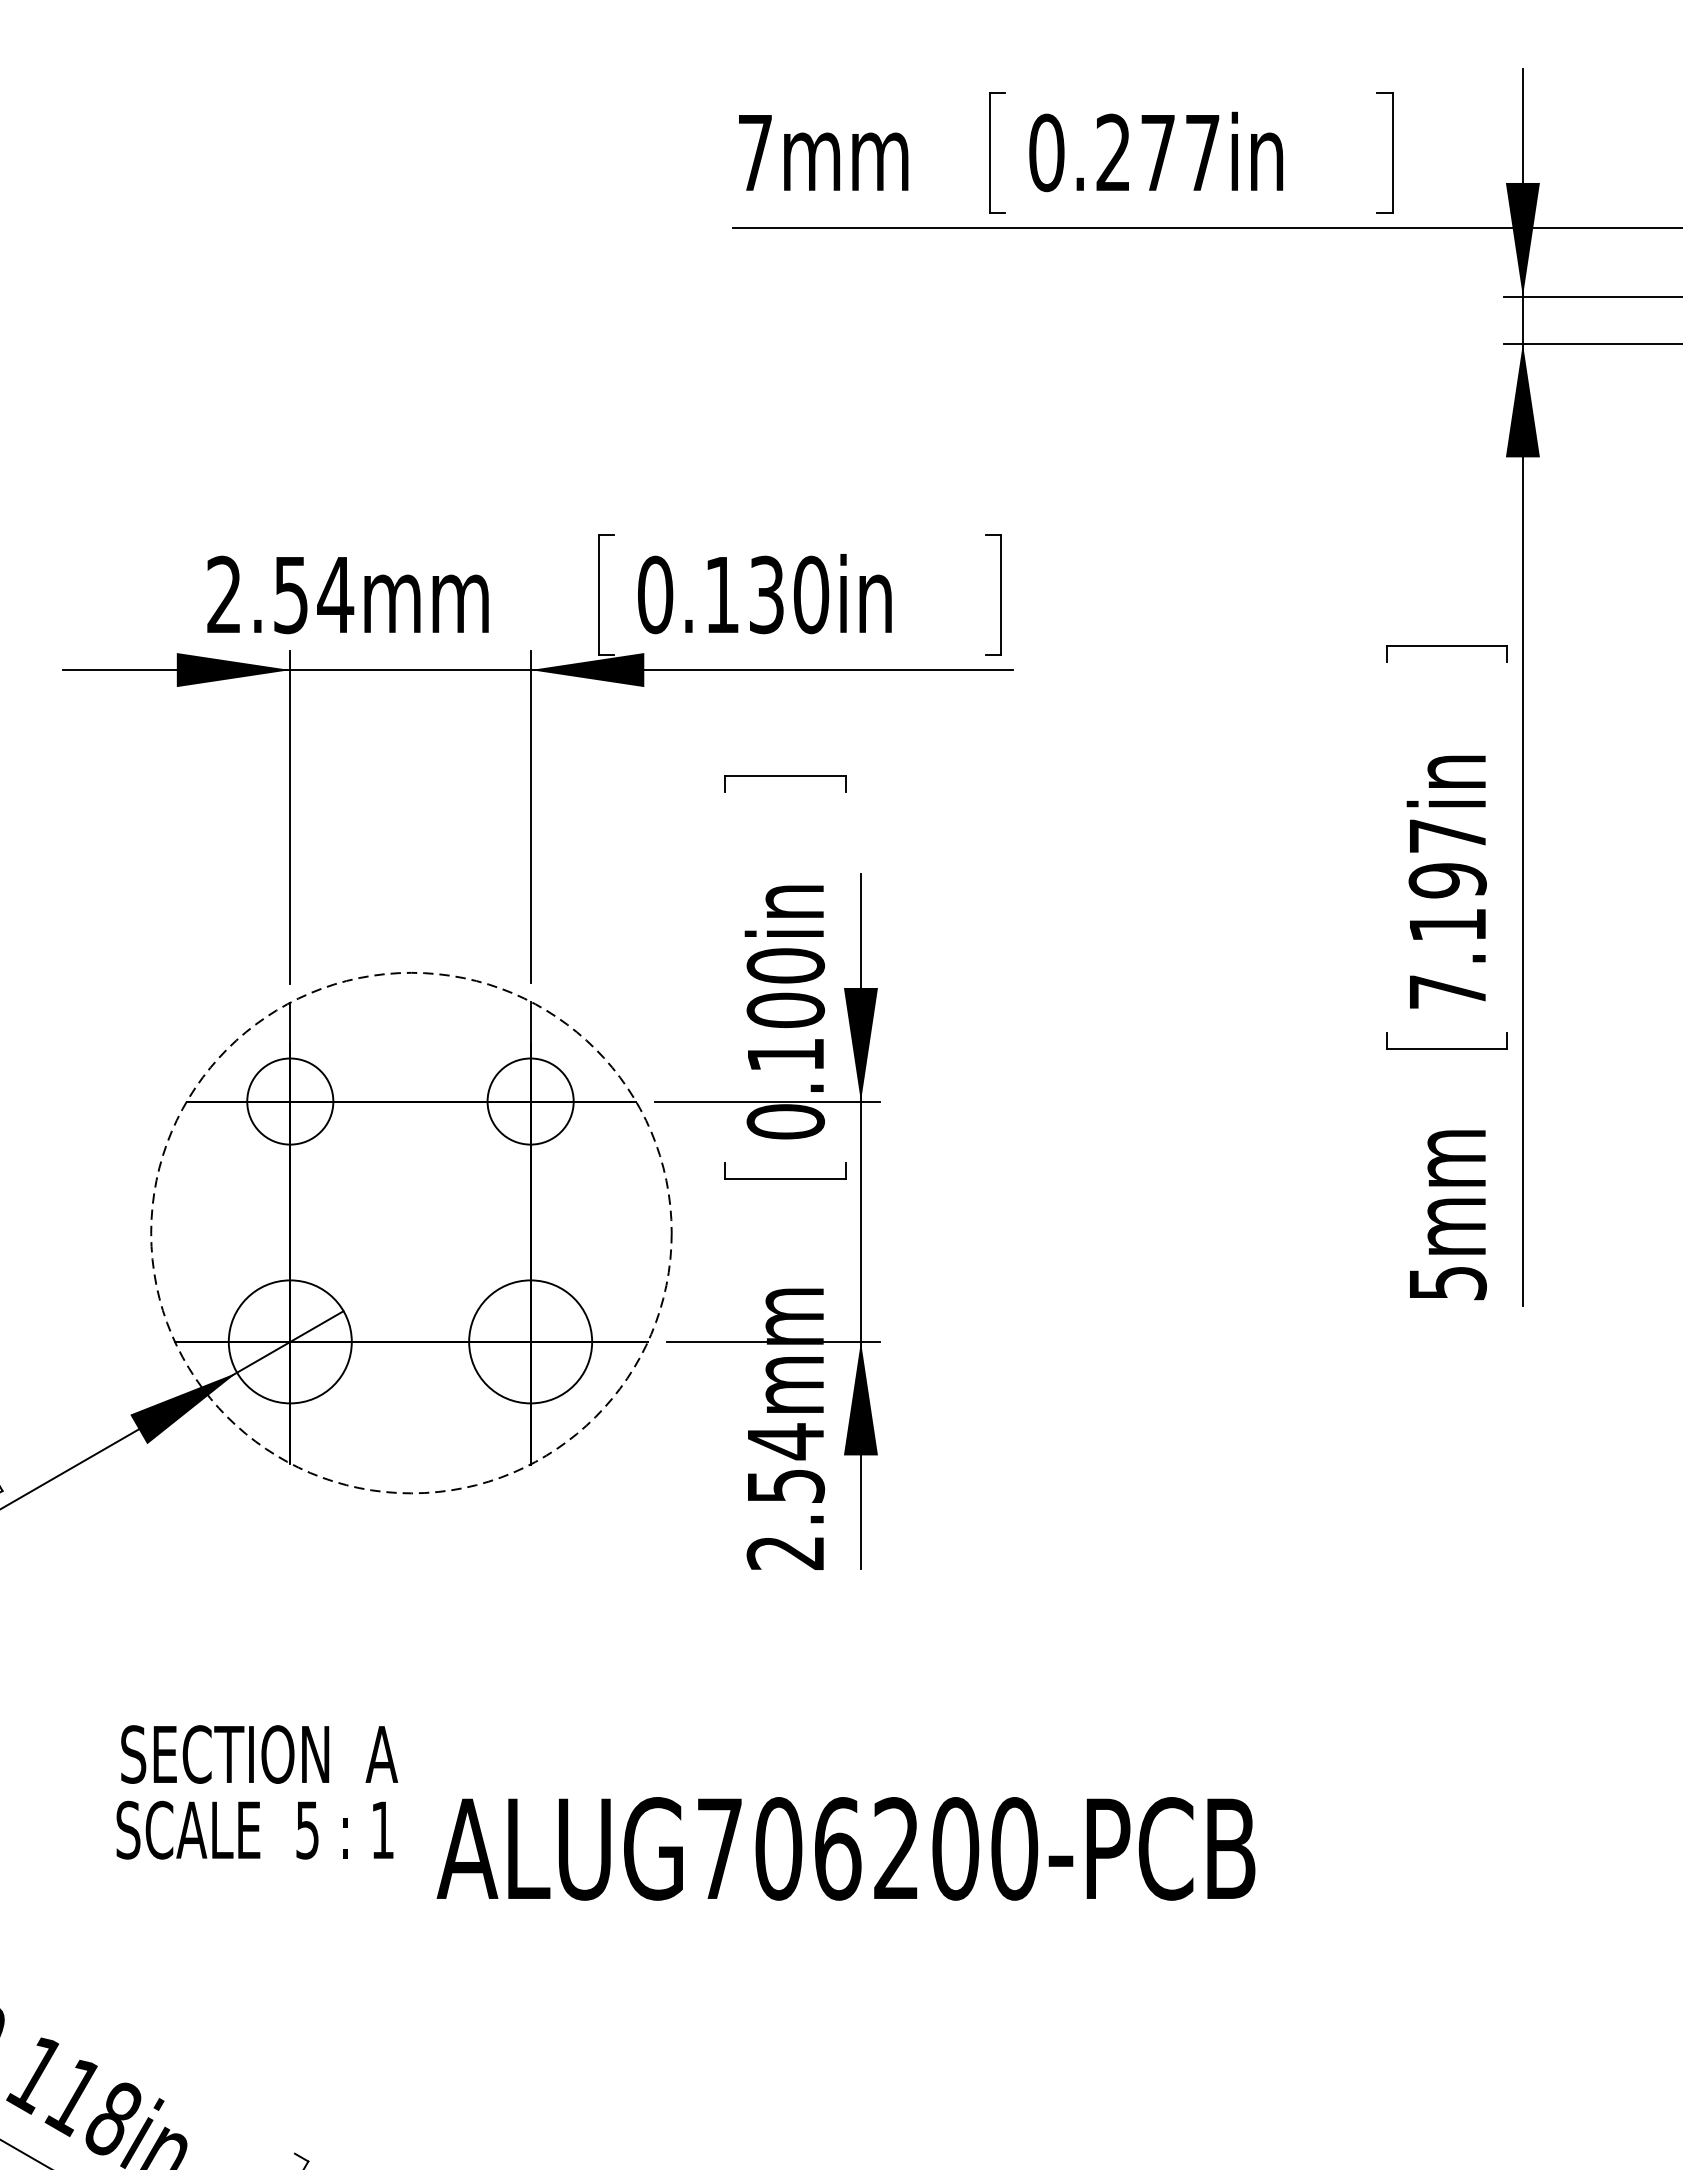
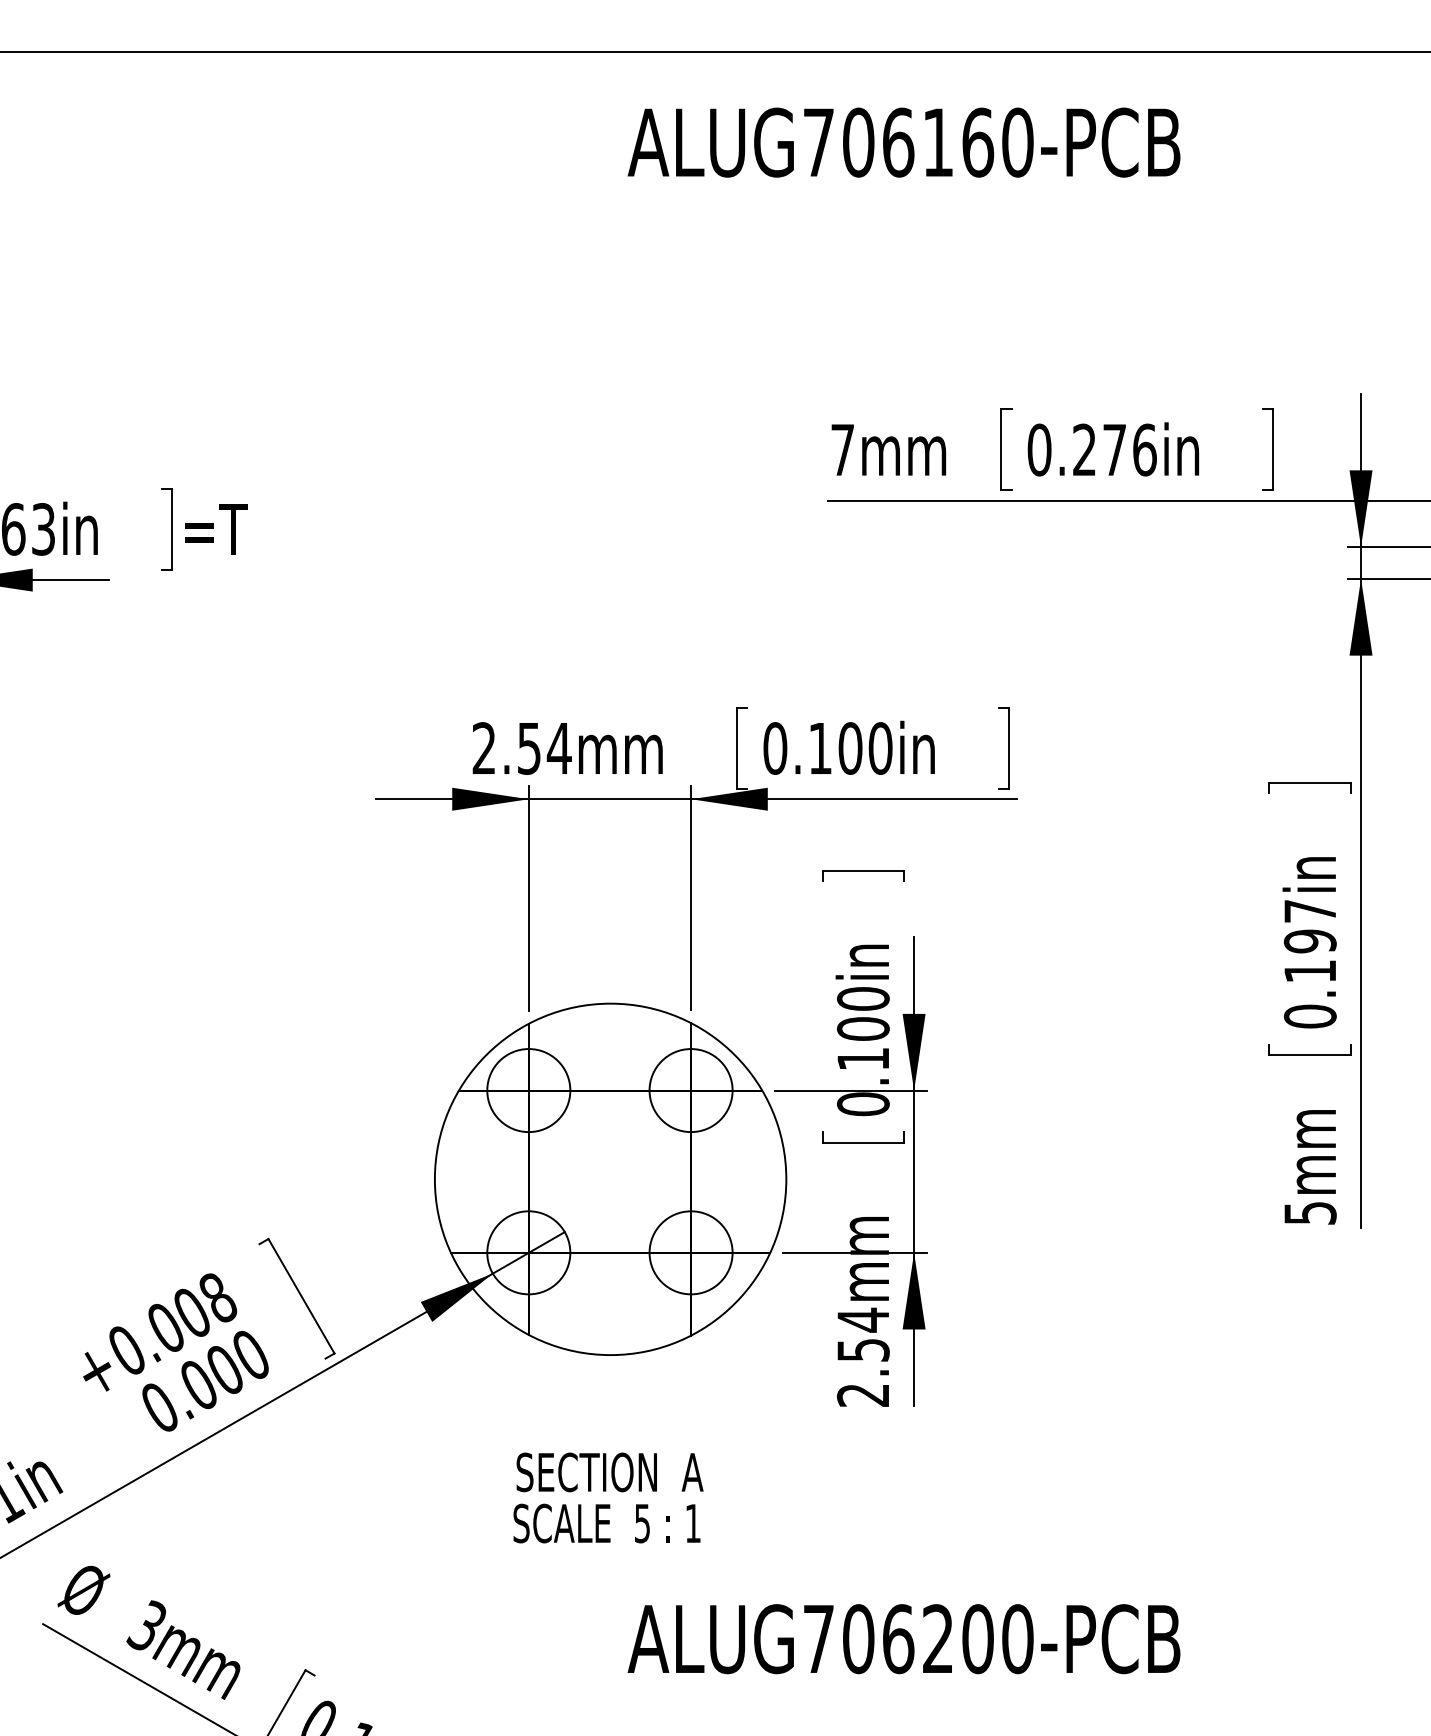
text: (1202, 152) -> (1144, 449), 0.277in -> 0.276in
text: (766, 594) -> (850, 748), 0.130in -> 0.100in
text: (1446, 991) -> (1309, 1016), 7.197in -> 0.197in
circle: (289, 1101) -> (528, 1090), size x1.43
circle: (529, 1101) -> (690, 1090), size x1.43
circle: (411, 1233) -> (610, 1179), dashed -> solid
text: (257, 1791) -> (608, 1497), moved
text: (845, 1849) -> (903, 1639), moved

